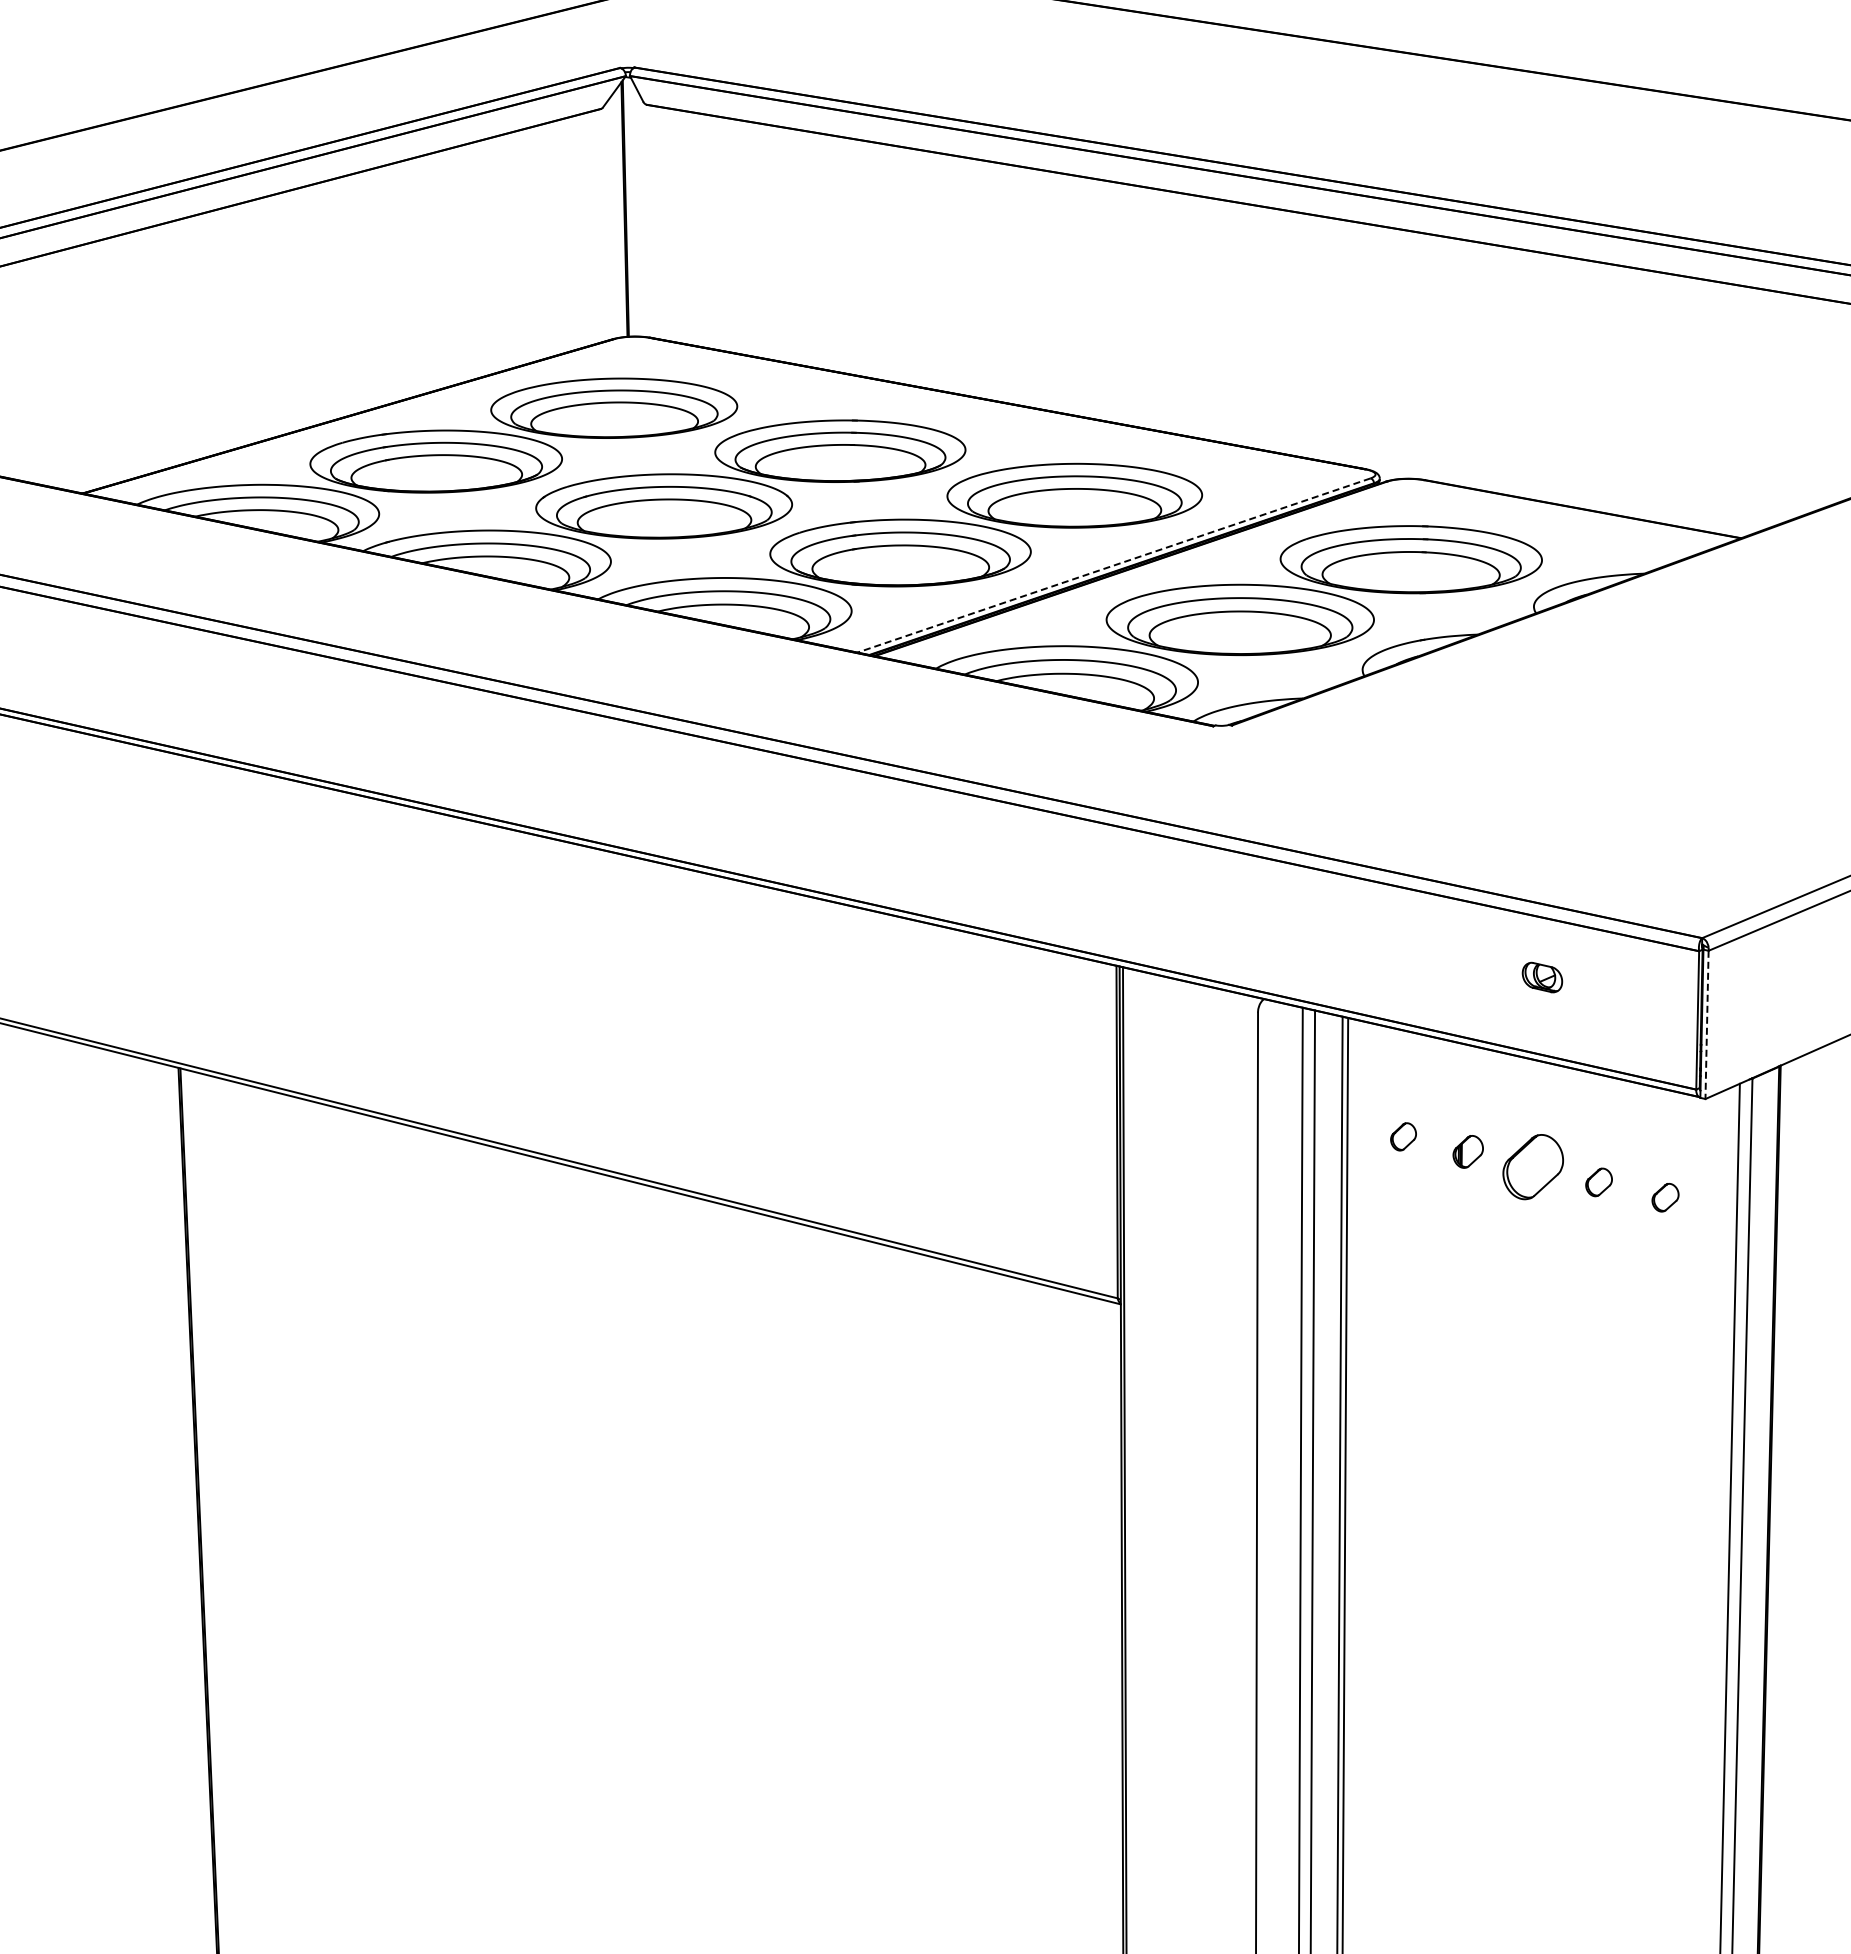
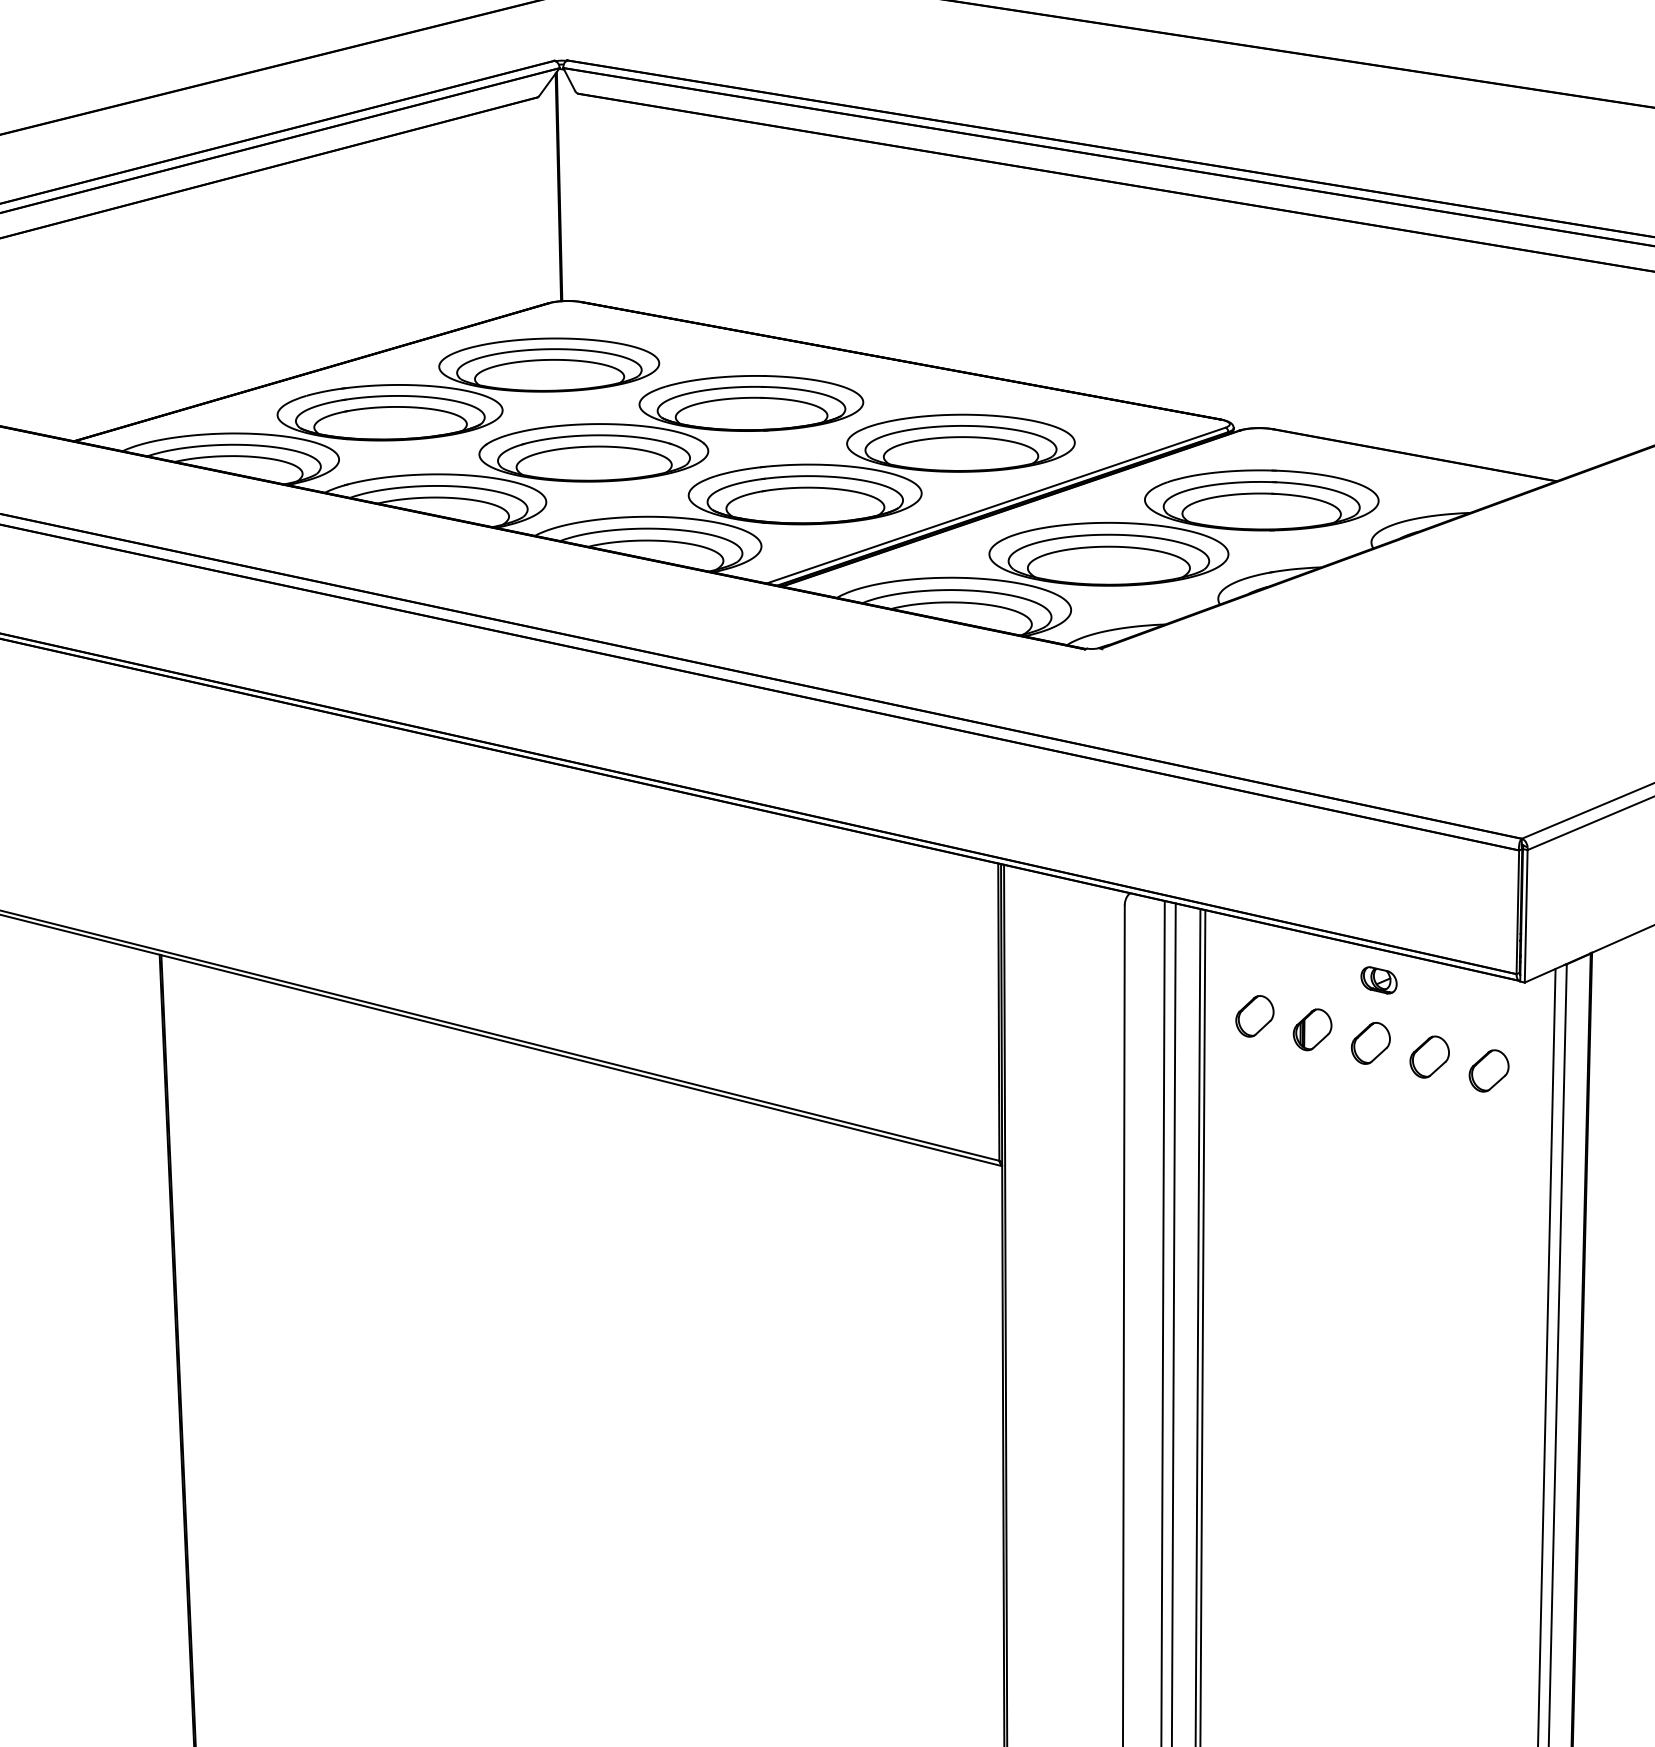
line: (1113, 565) -> (995, 505), dashed -> solid
part: (1542, 977) -> (1379, 980), moved
line: (1707, 1025) -> (1526, 916), dashed -> solid
part: (1403, 1136) -> (1254, 1016), size x1.67
part: (1468, 1151) -> (1312, 1029), size x1.43
part: (1533, 1166) -> (1371, 1042), size x0.71
part: (1598, 1182) -> (1429, 1057), size x1.67
part: (1665, 1197) -> (1489, 1070), size x1.67

